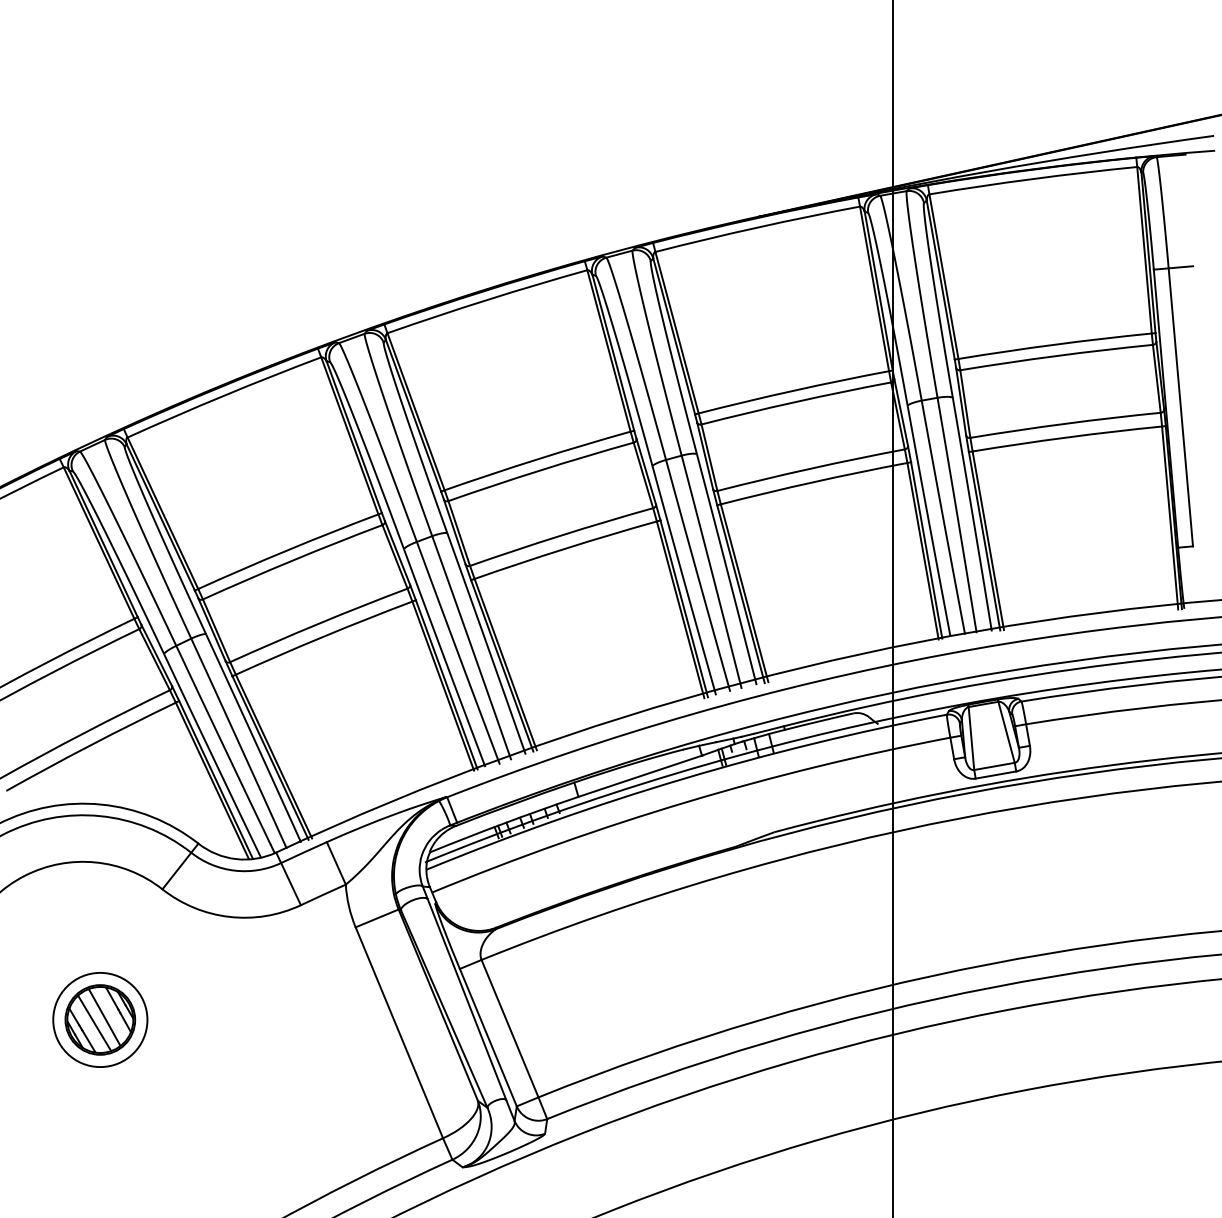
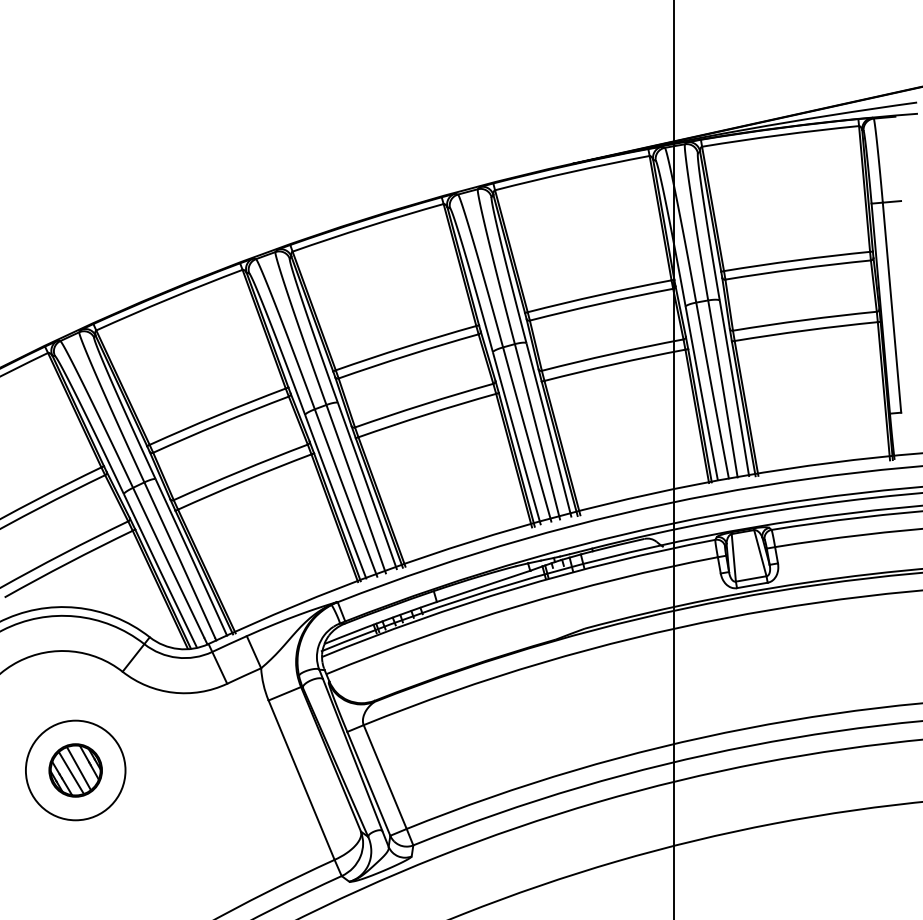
circle: (100, 1019) -> (75, 770), size x1.4

